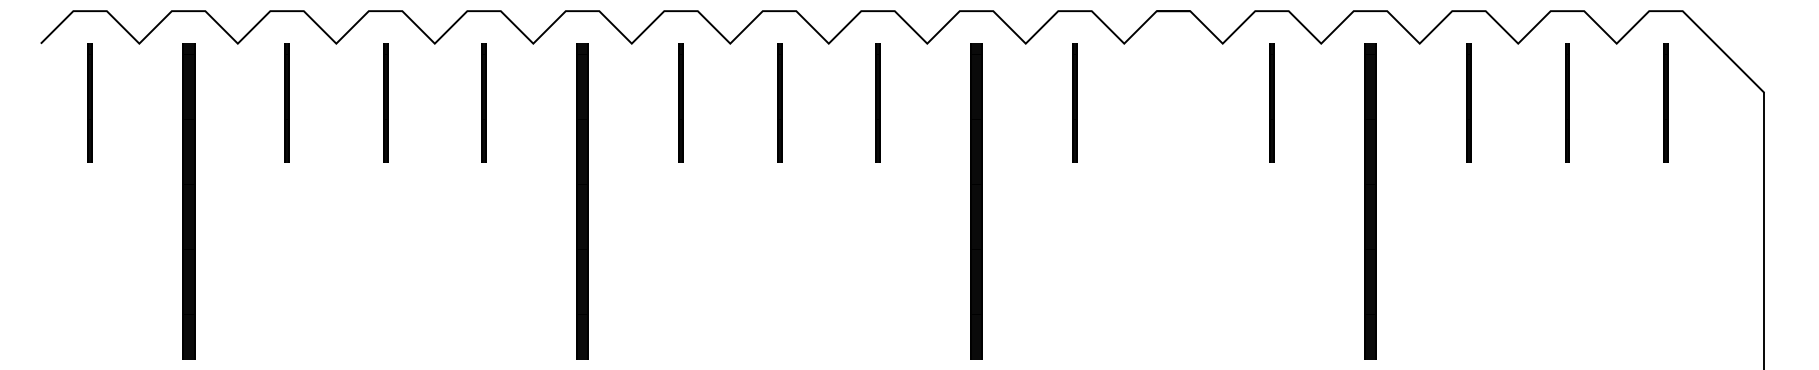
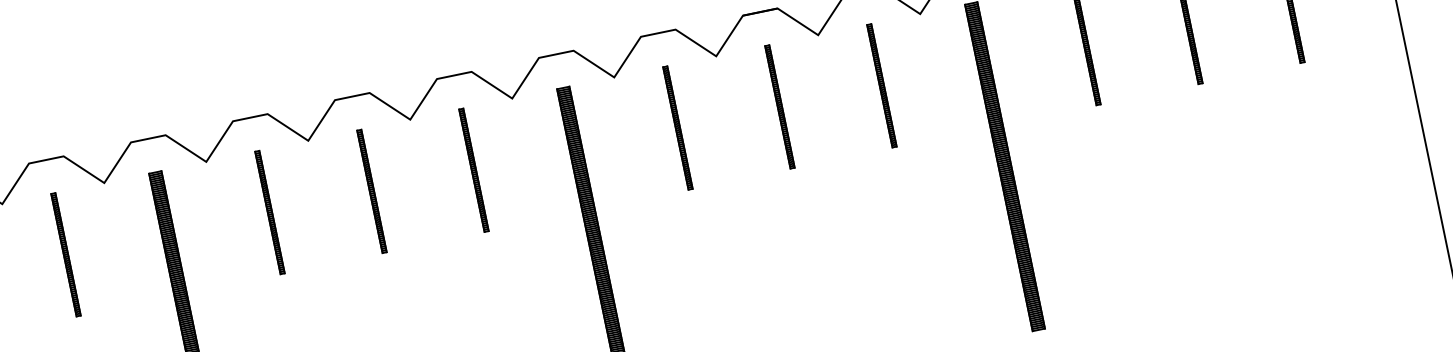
line: (1173, 102) -> (779, 106), added

